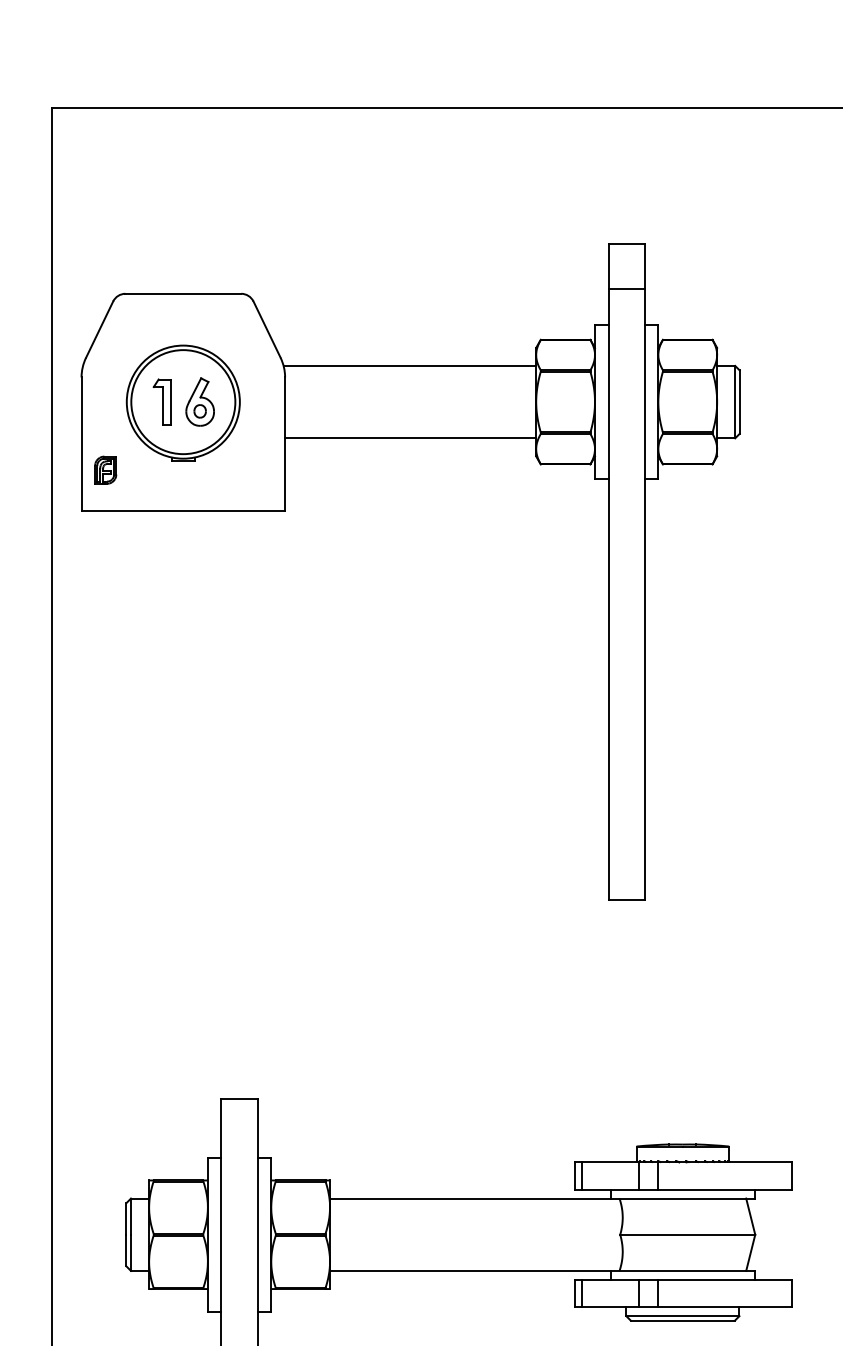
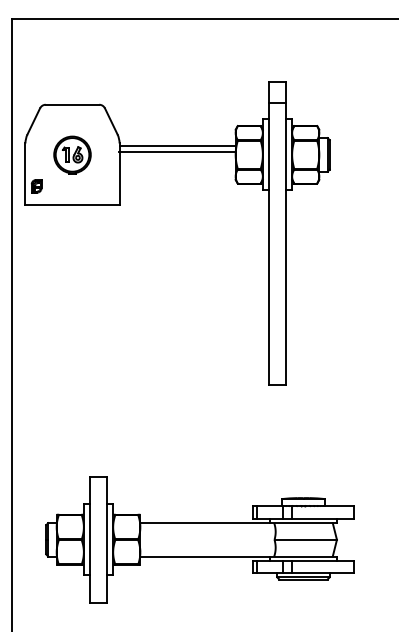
line: (408, 366) -> (176, 152), moved
part: (183, 401) -> (72, 154), size x0.7
line: (410, 438) -> (177, 145), moved

